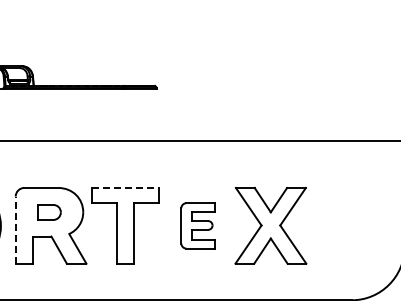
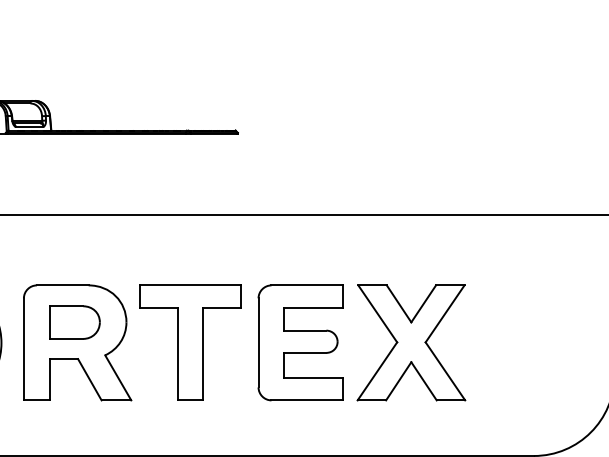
line: (125, 187) -> (190, 284), dashed -> solid
part: (49, 212) -> (75, 322), size x1.43
part: (197, 225) -> (299, 342), size x1.67
line: (15, 230) -> (23, 349), dashed -> solid

